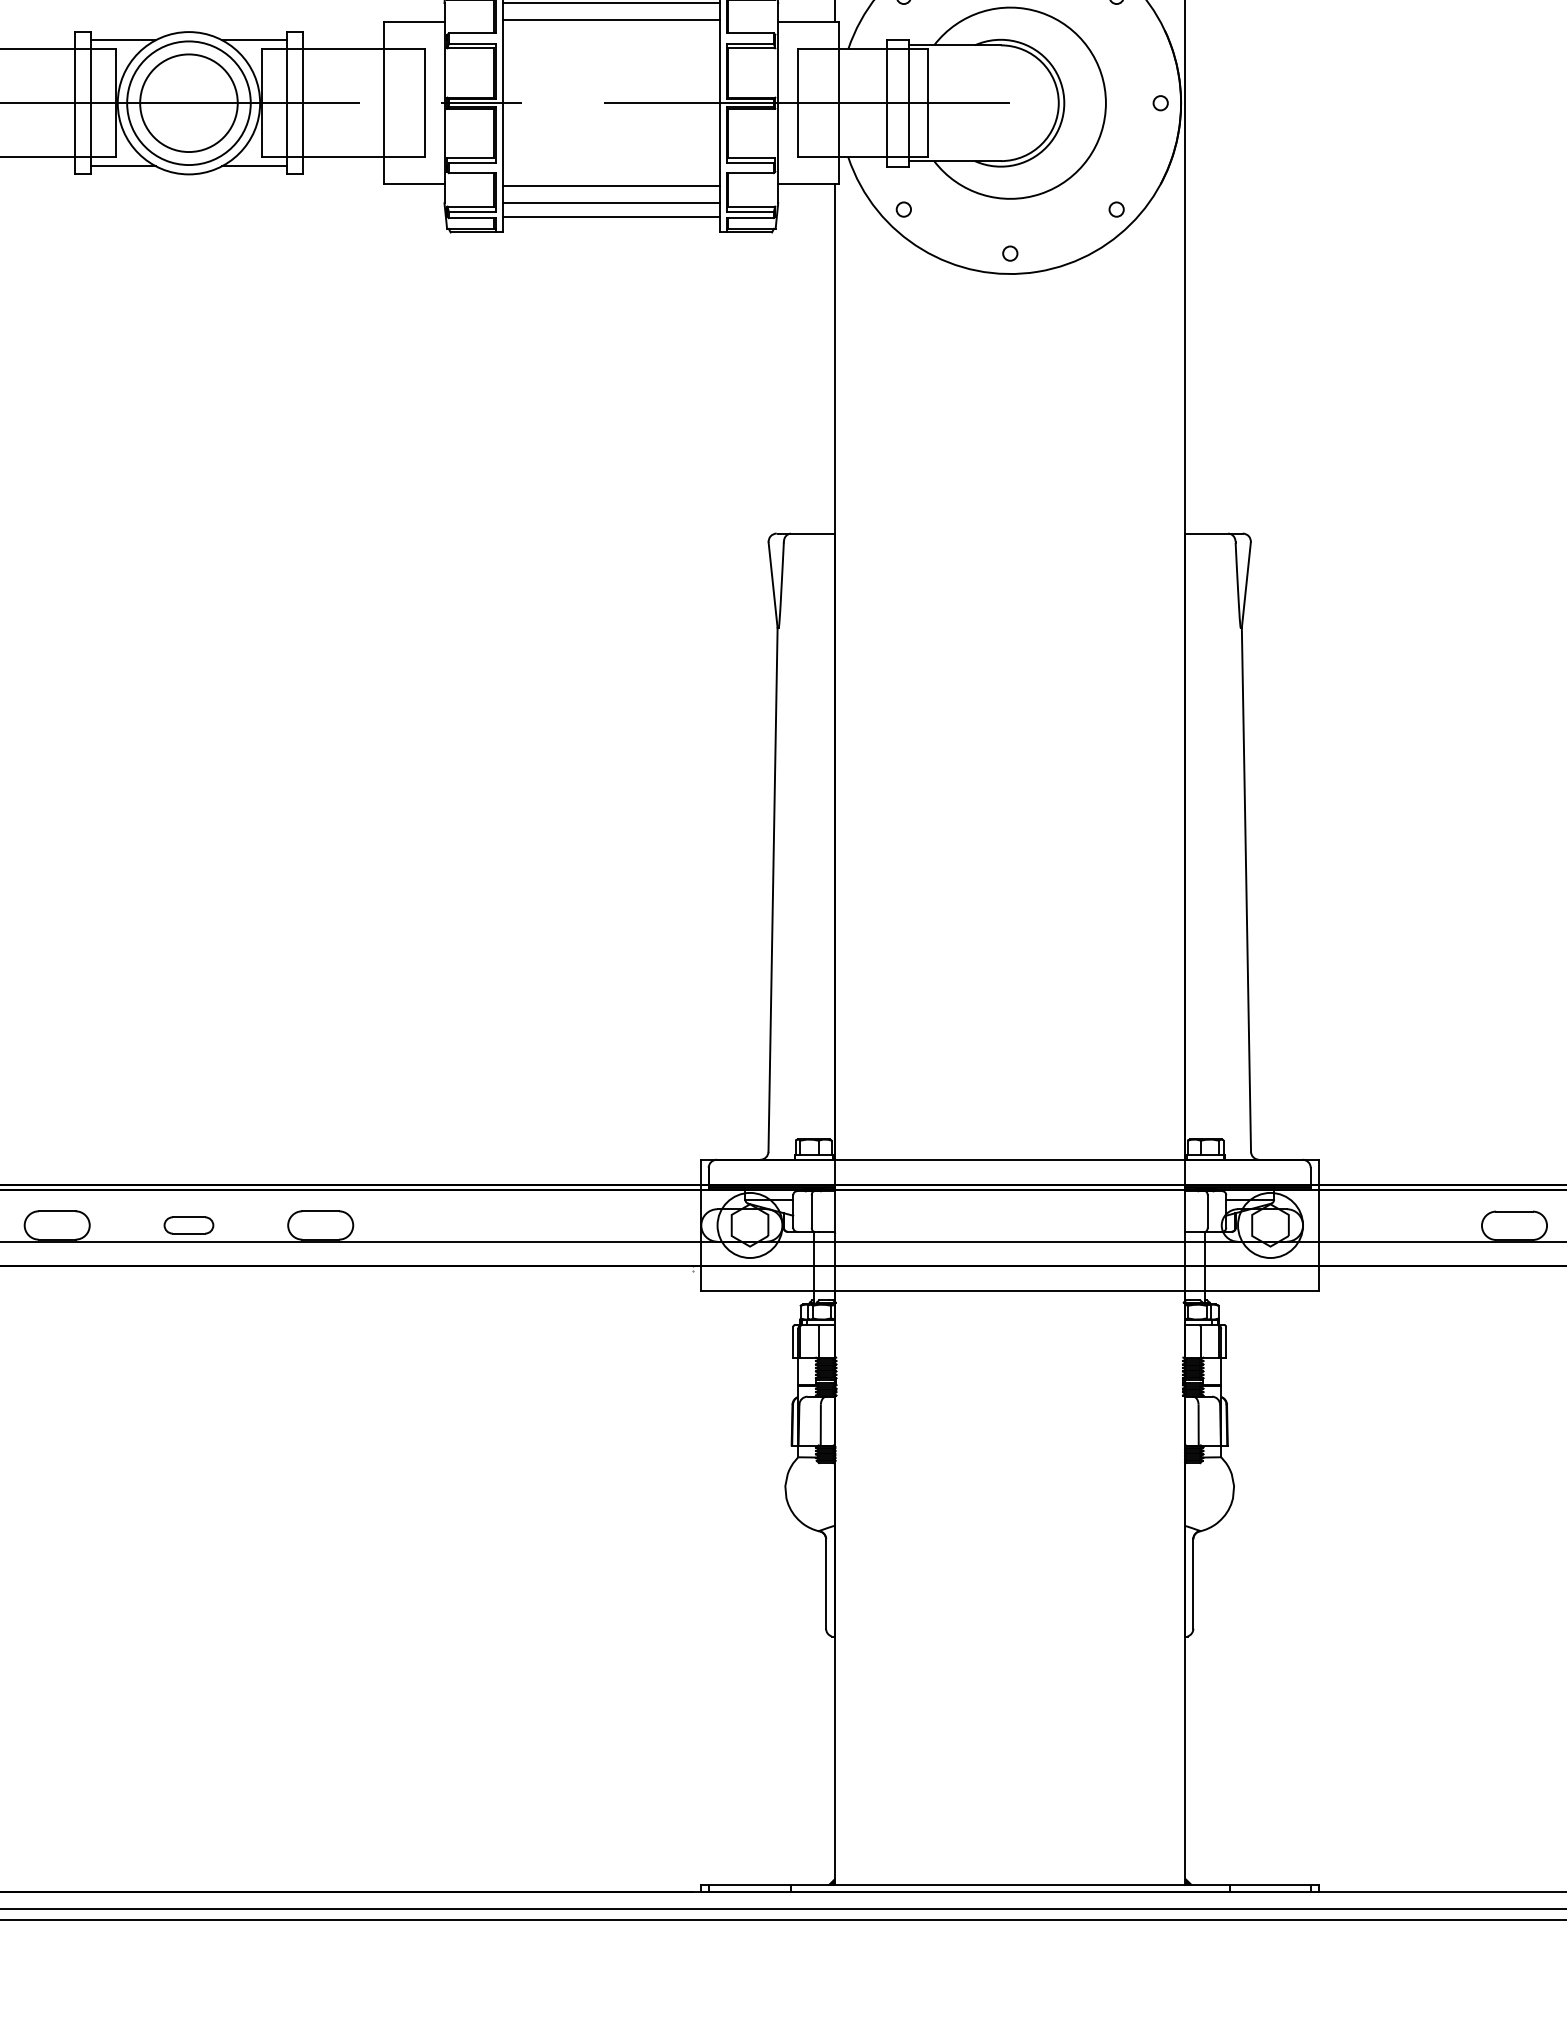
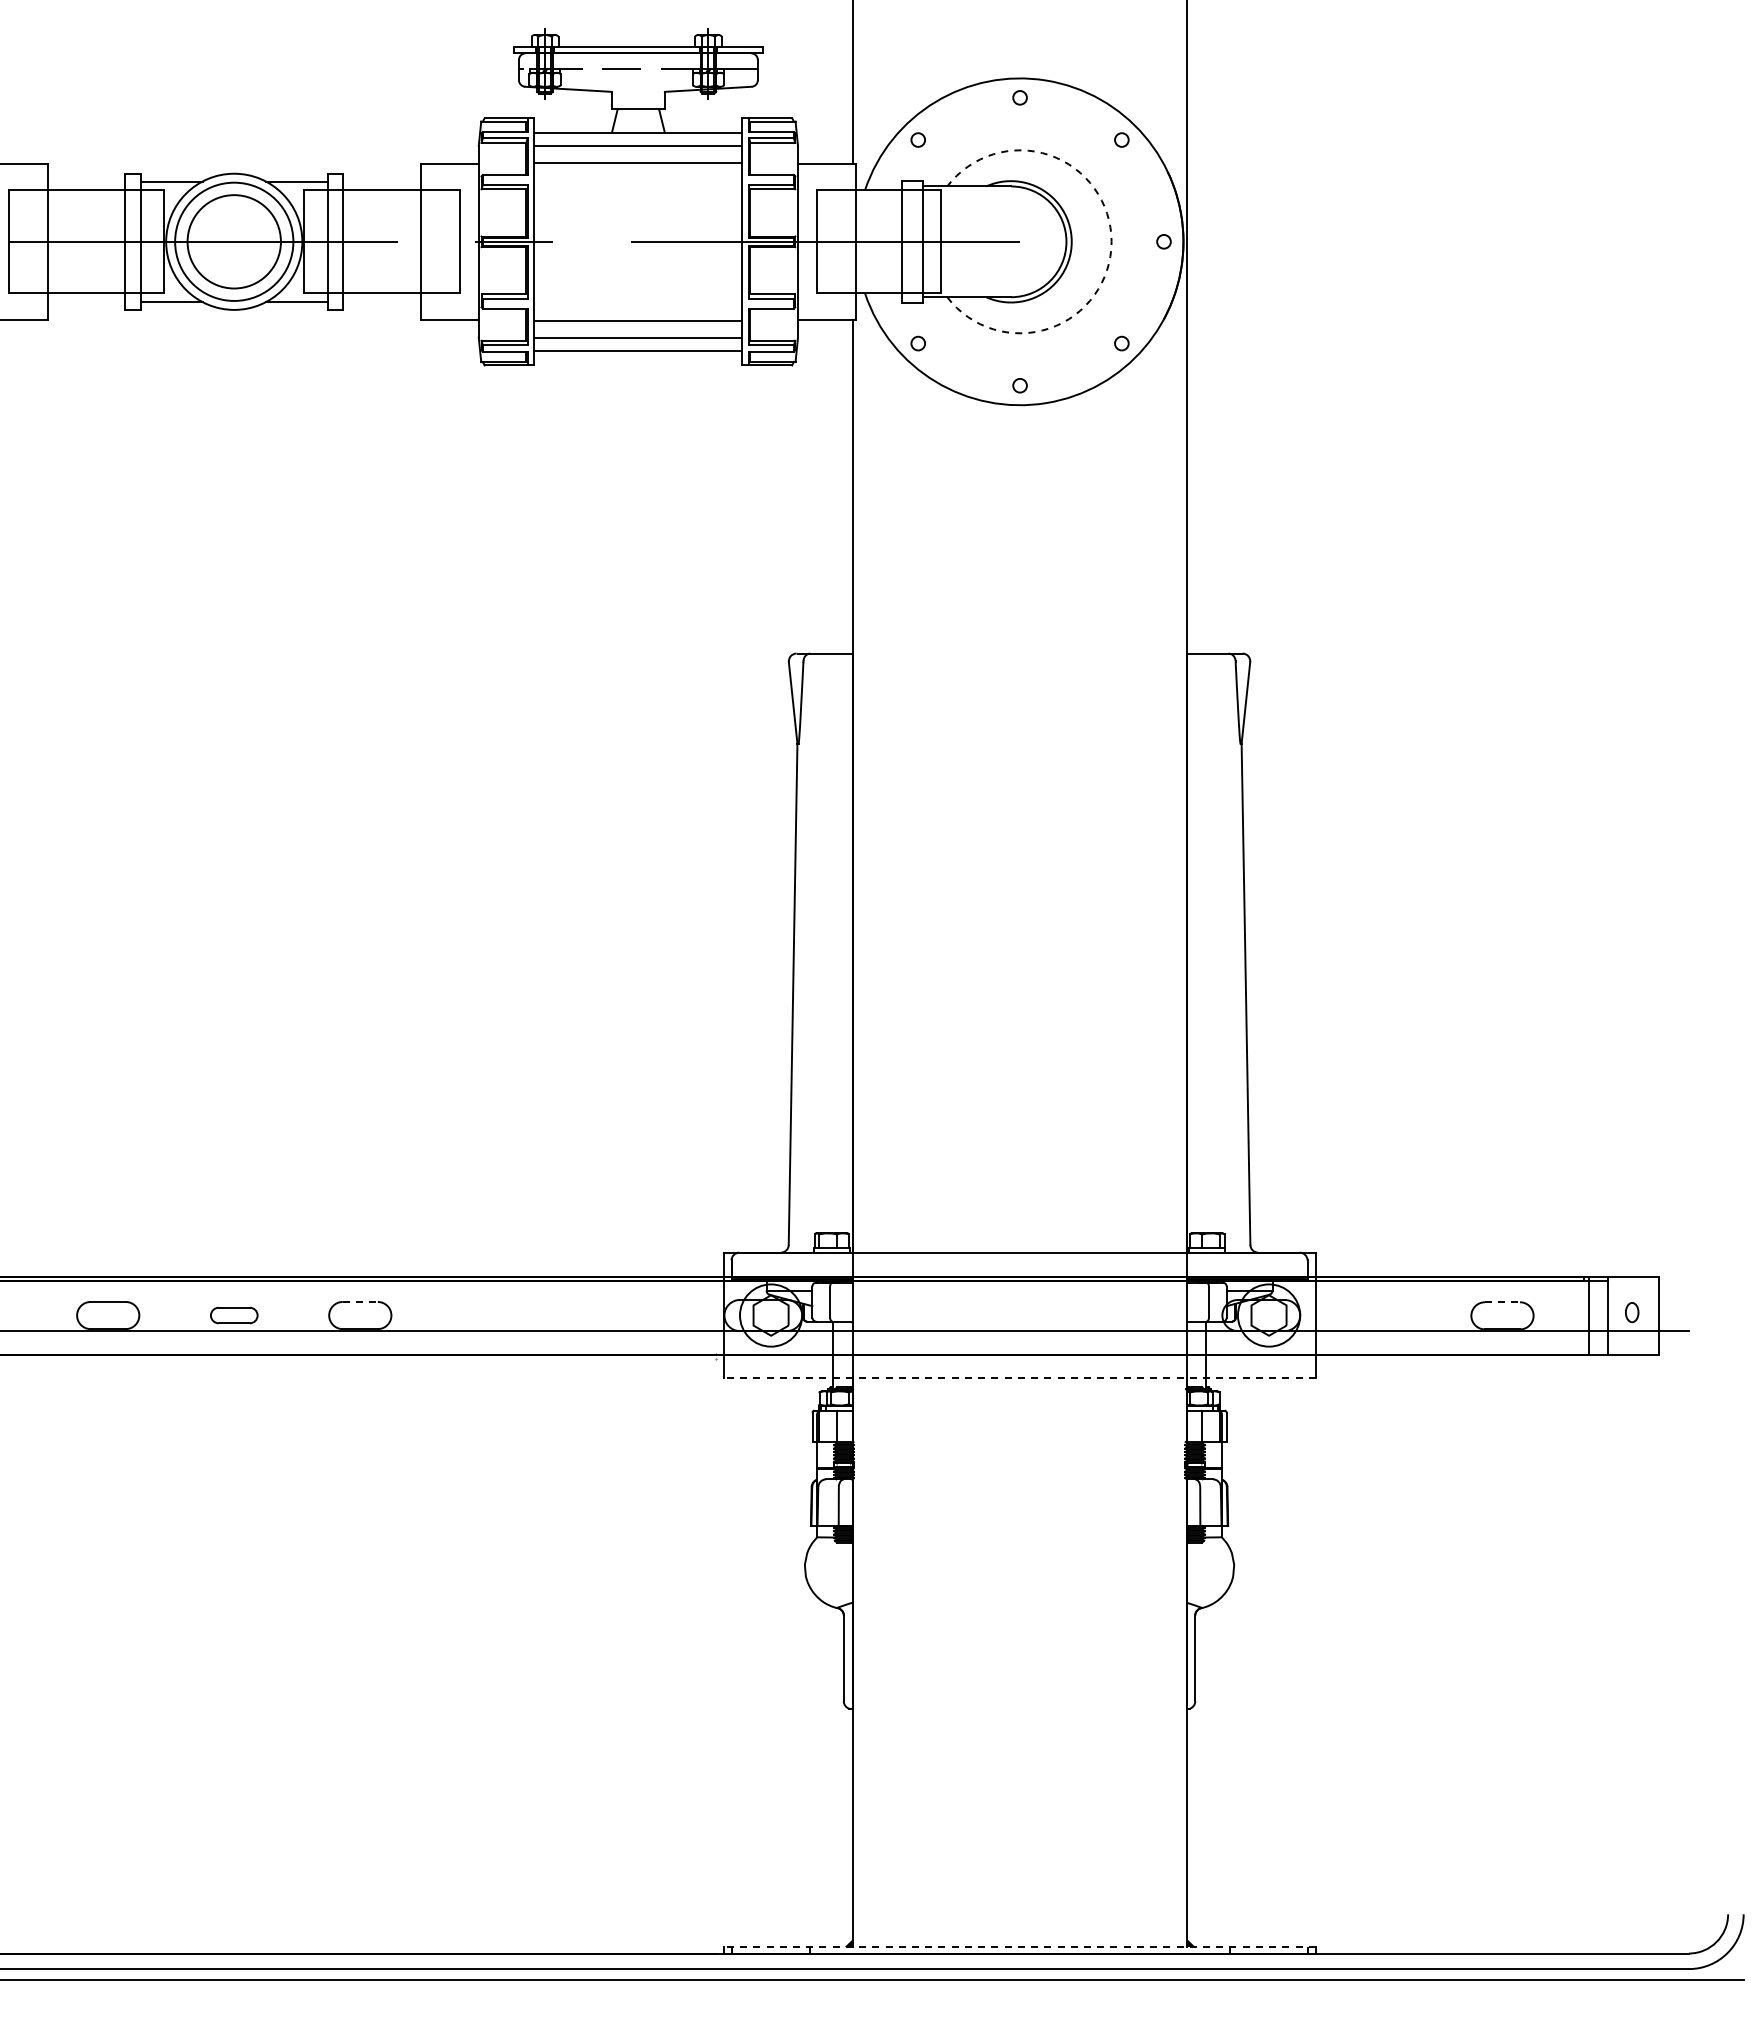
arc: (1105, 102) -> (1111, 241), solid -> dashed
line: (320, 1210) -> (360, 1301), solid -> dashed
line: (1514, 1211) -> (1502, 1302), solid -> dashed
line: (1010, 1290) -> (1020, 1377), solid -> dashed
line: (1010, 1886) -> (1020, 1947), solid -> dashed

